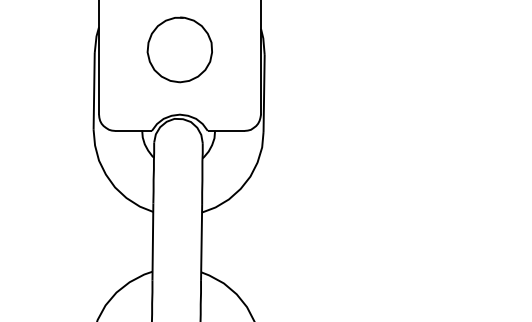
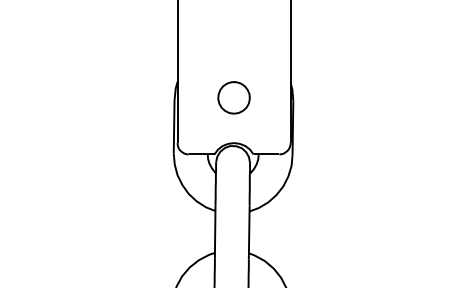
part: (179, 49) -> (233, 97), size x0.7

